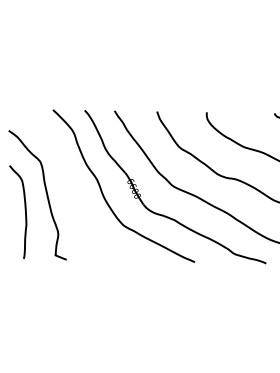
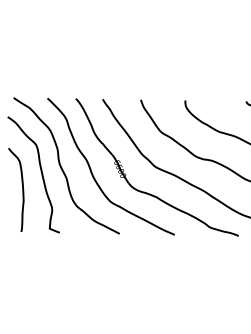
curve: (69, 187) -> (62, 167), added

